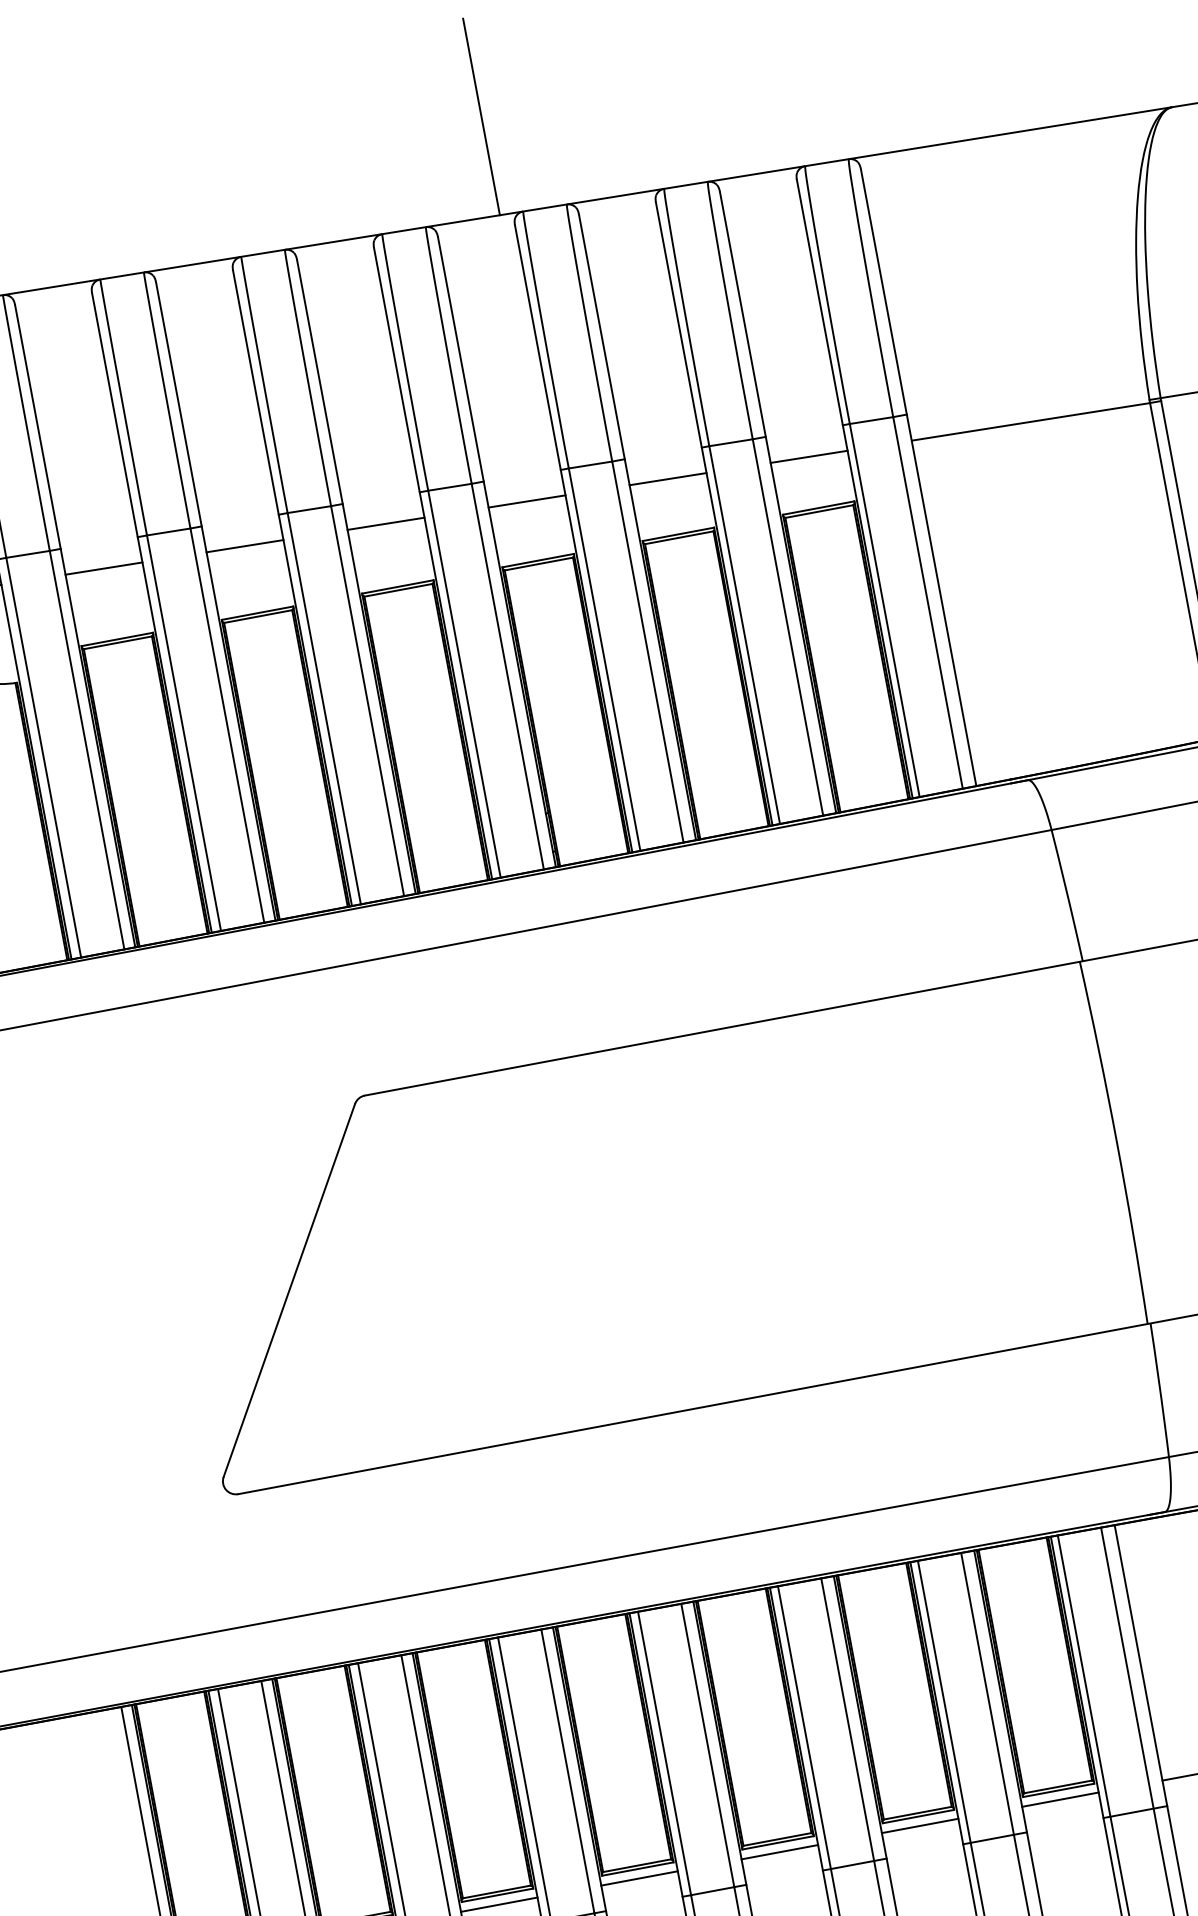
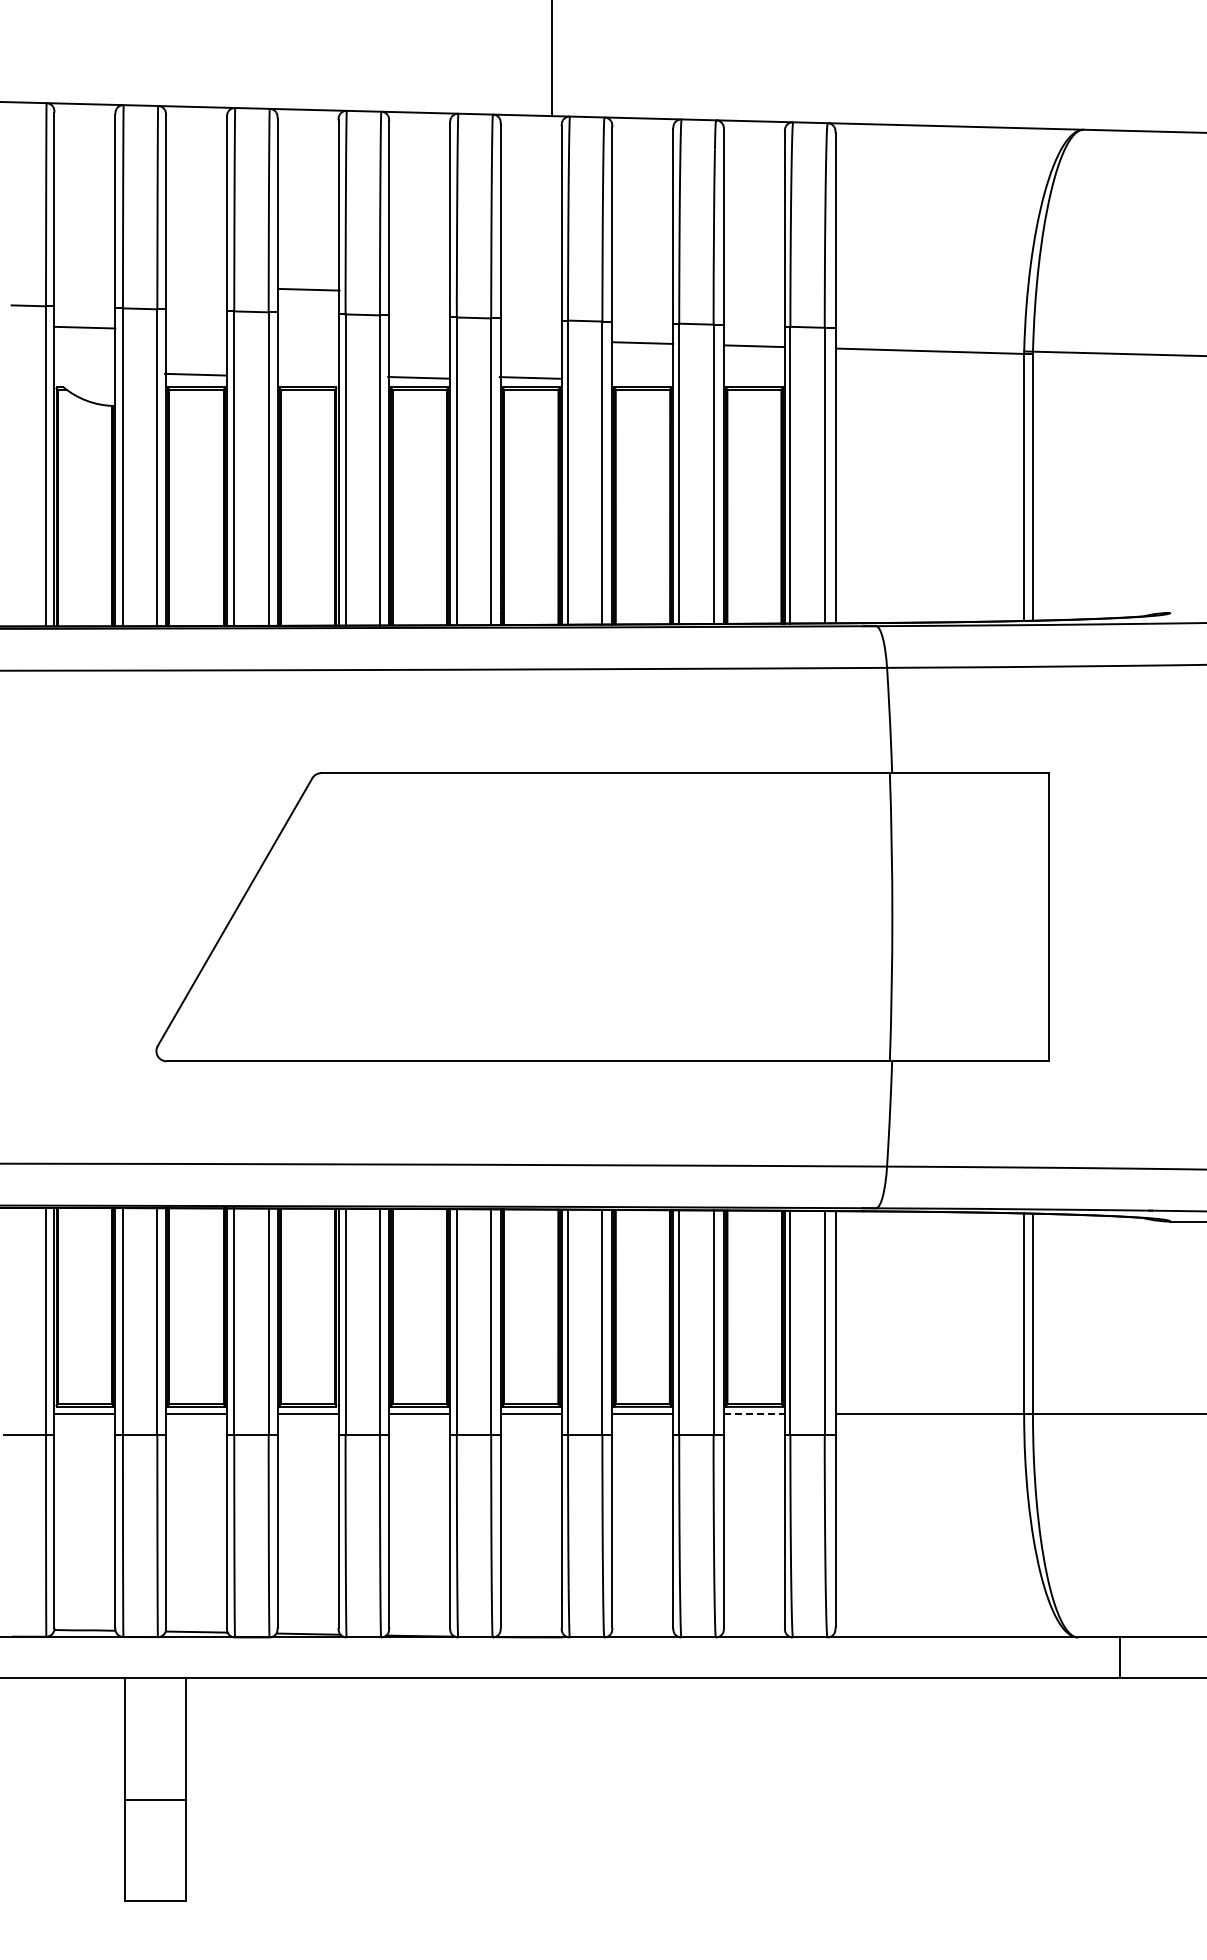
line: (526, 501) -> (529, 377), moved
line: (385, 523) -> (418, 377), moved
line: (244, 545) -> (308, 289), moved
line: (103, 568) -> (195, 374), moved
line: (1060, 1799) -> (754, 1414), solid -> dashed

